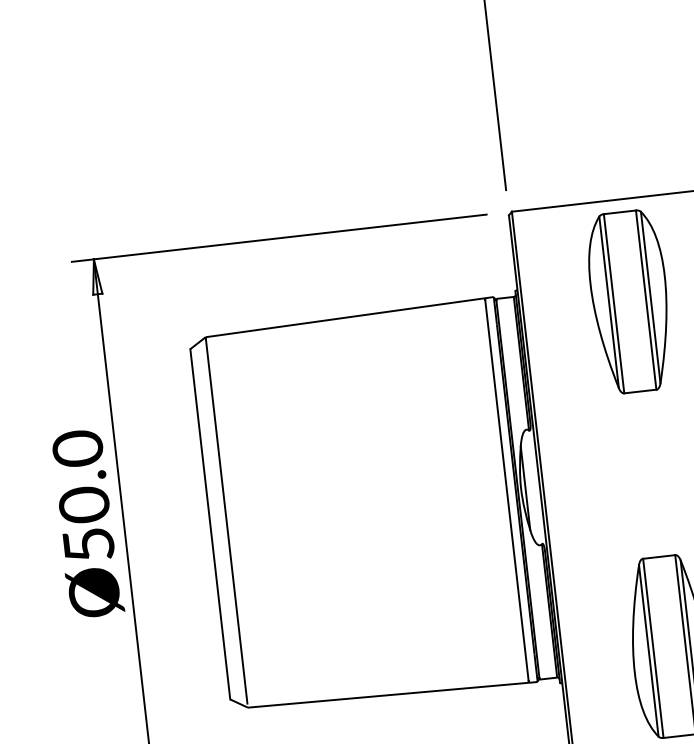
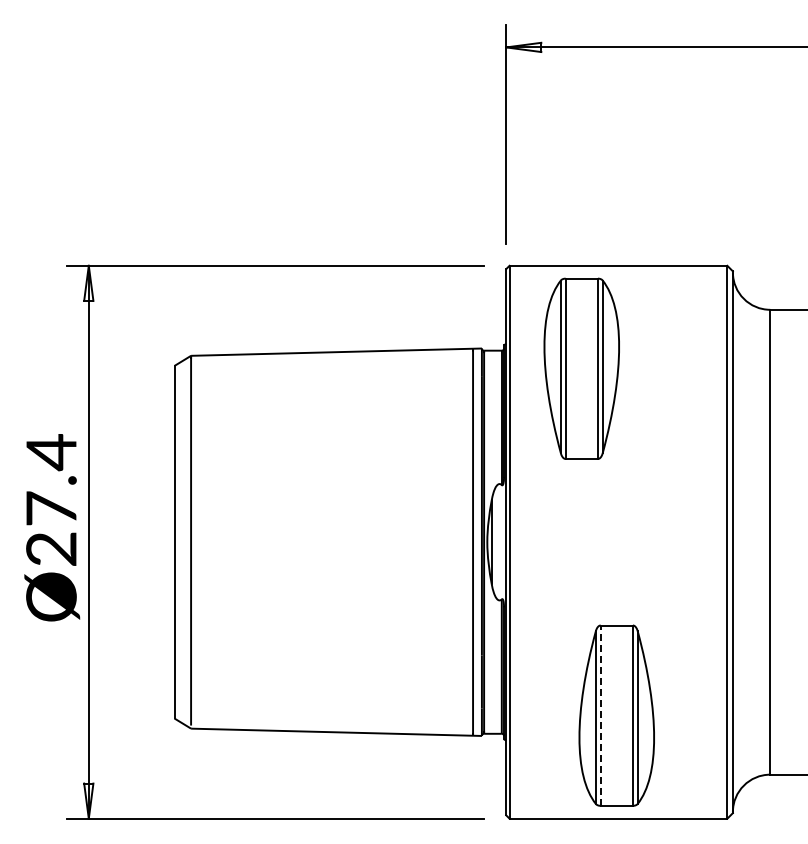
part: (629, 301) -> (581, 368), moved
text: (83, 495) -> (51, 499), Ø50.0 -> Ø27.4
line: (653, 648) -> (600, 715), solid -> dashed

